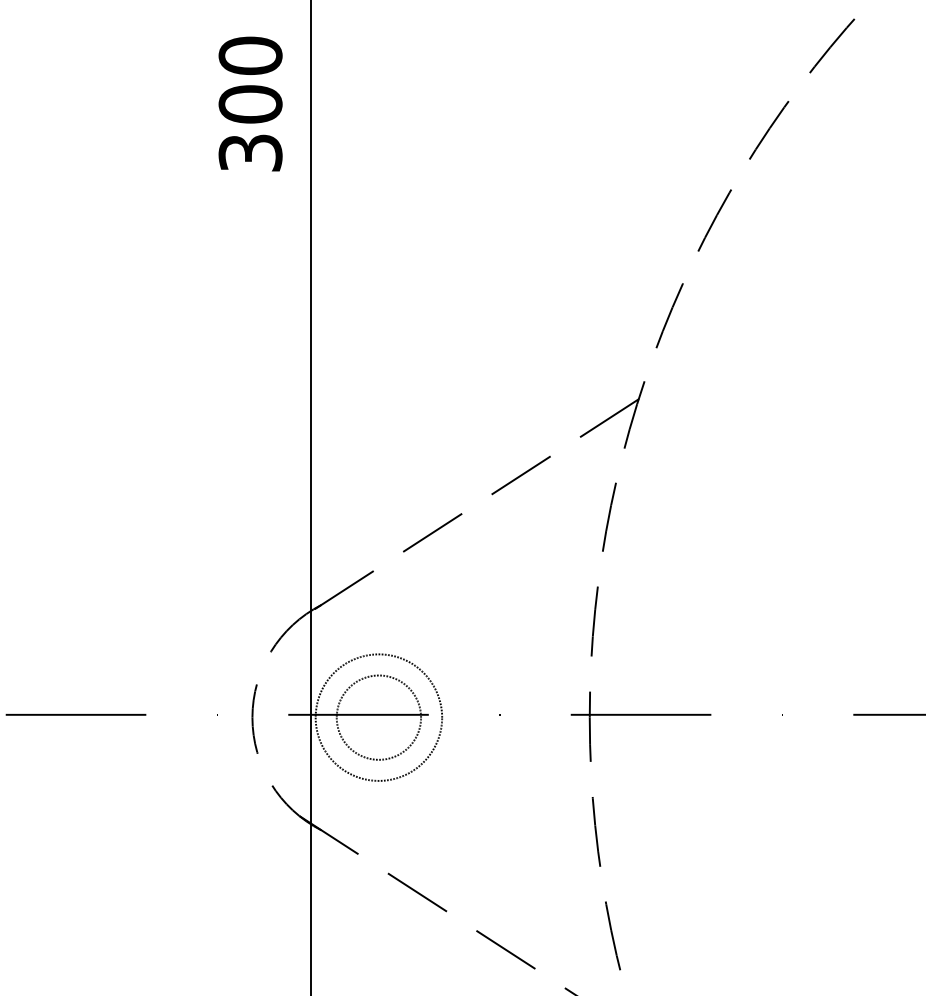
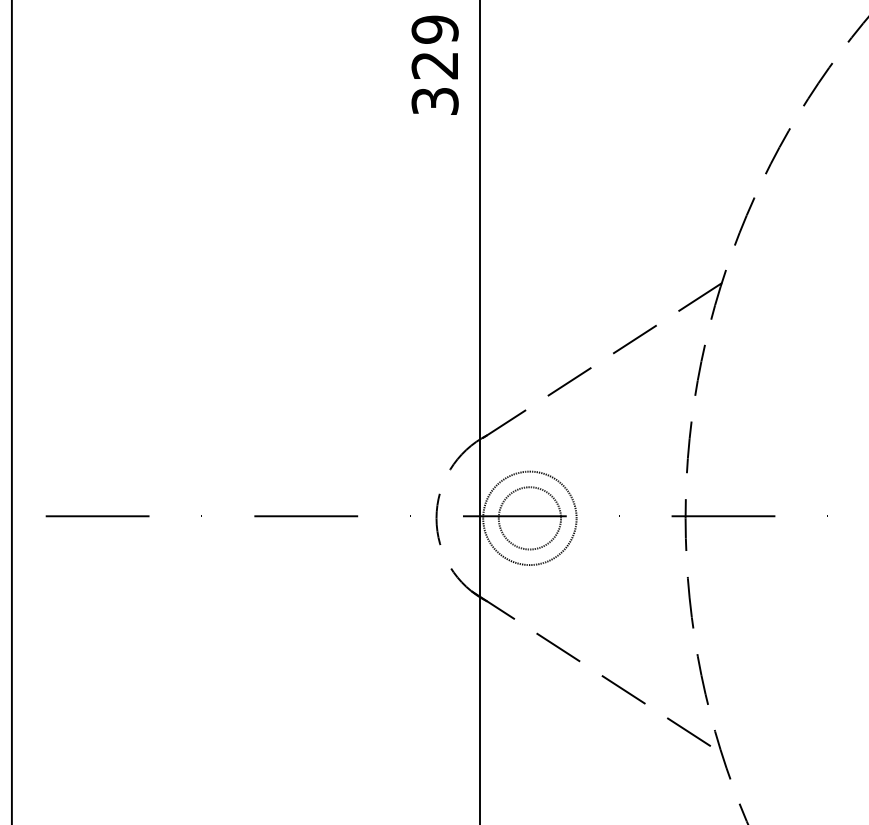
text: (249, 80) -> (434, 47), 300 -> 329

